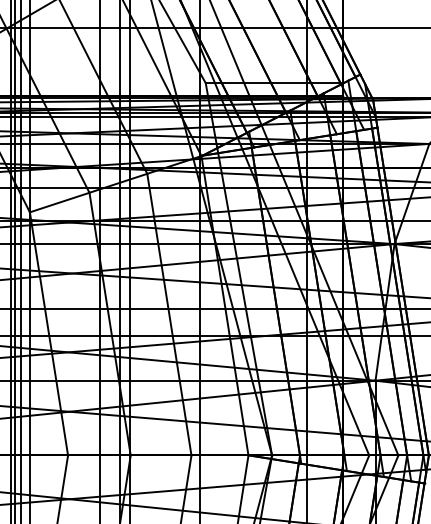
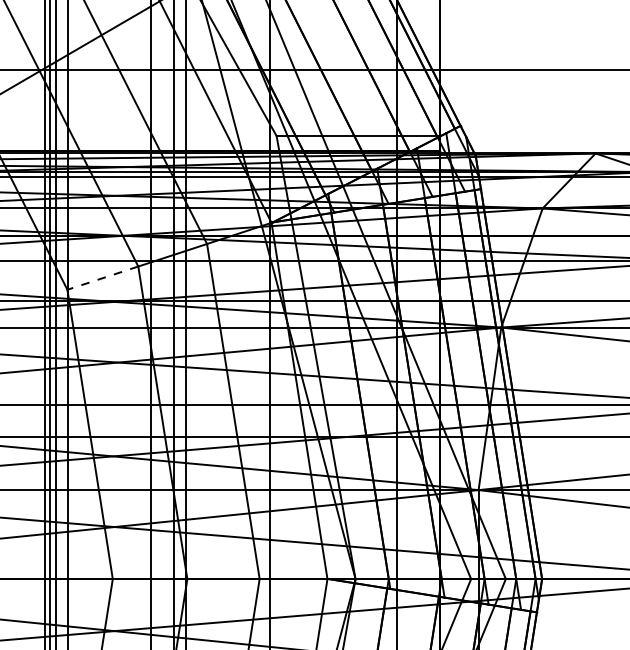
line: (59, 202) -> (102, 278), solid -> dashed

